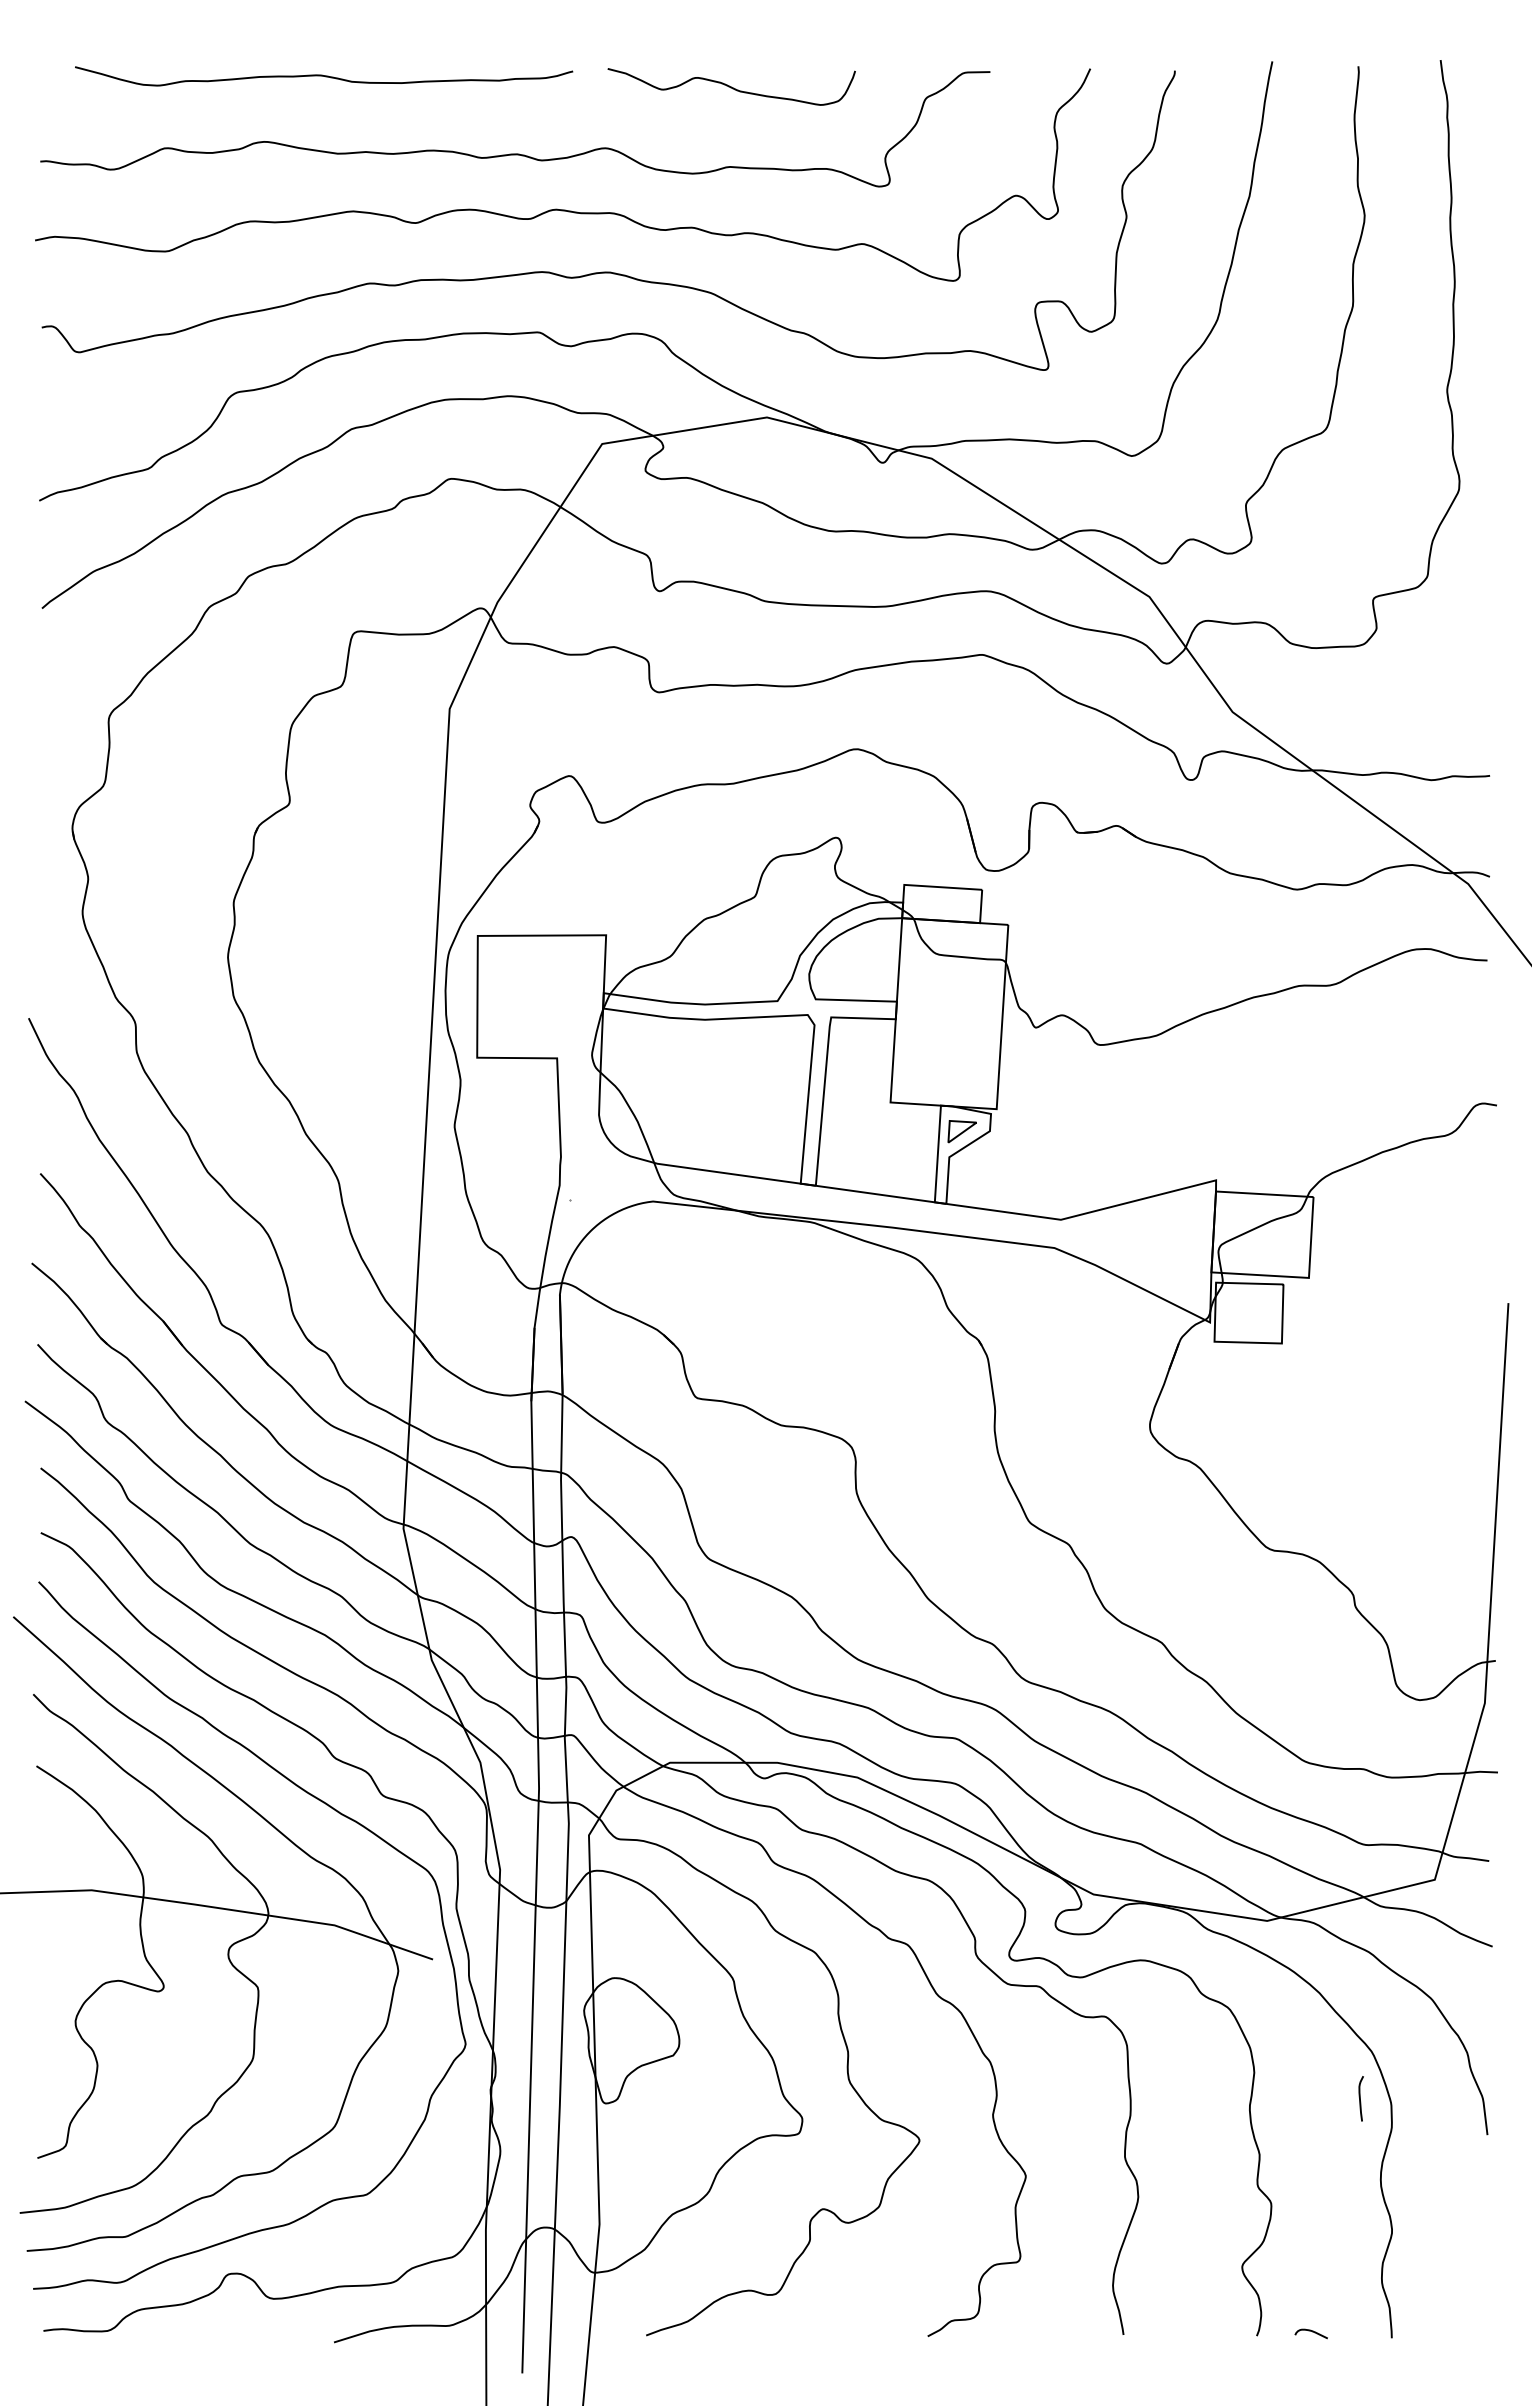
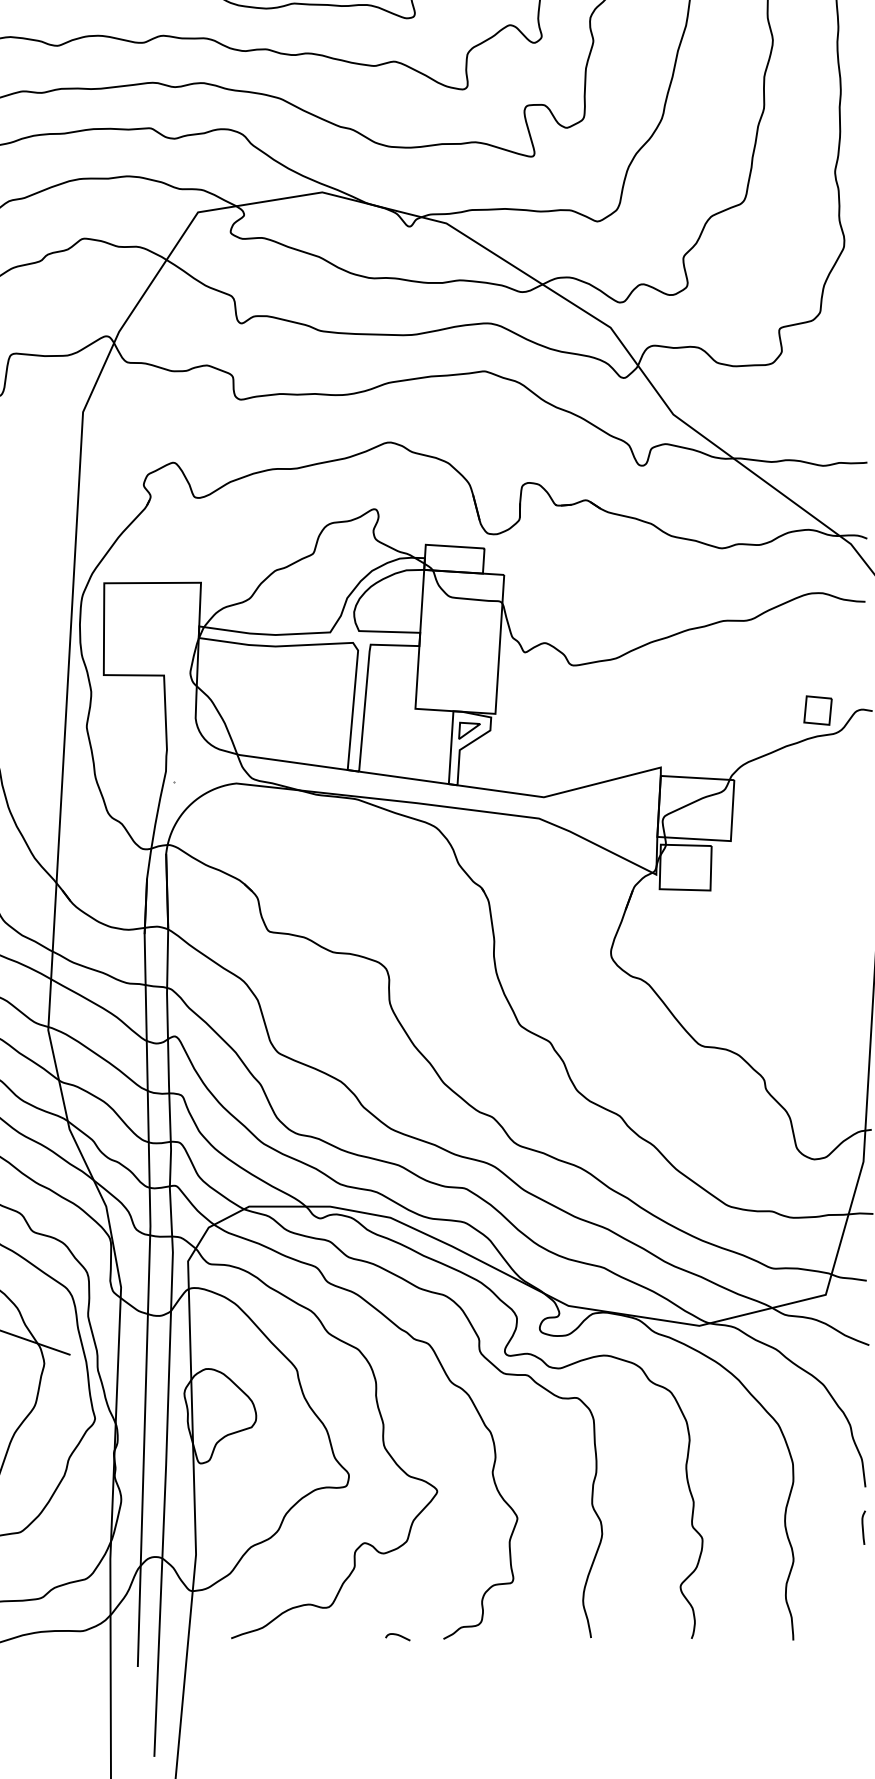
part: (1424, 1104) -> (817, 710), added
curve: (1360, 2098) -> (863, 1527), moved
curve: (1310, 2331) -> (397, 1635), moved

